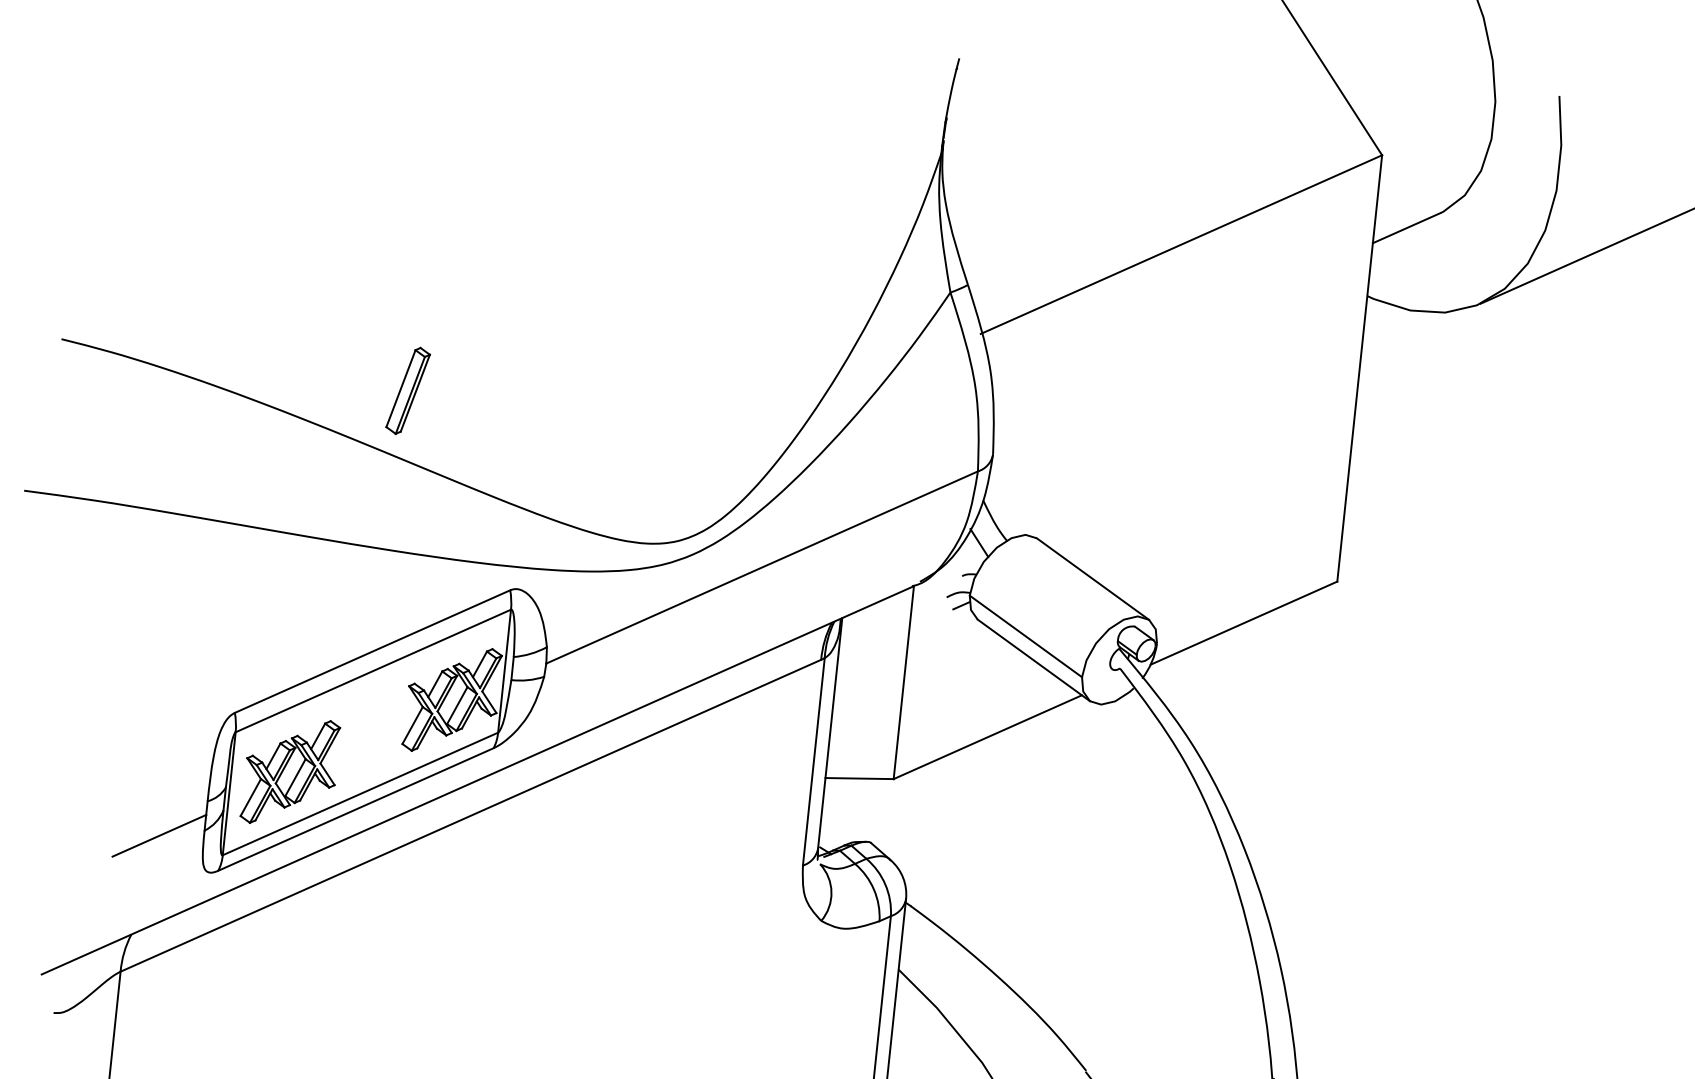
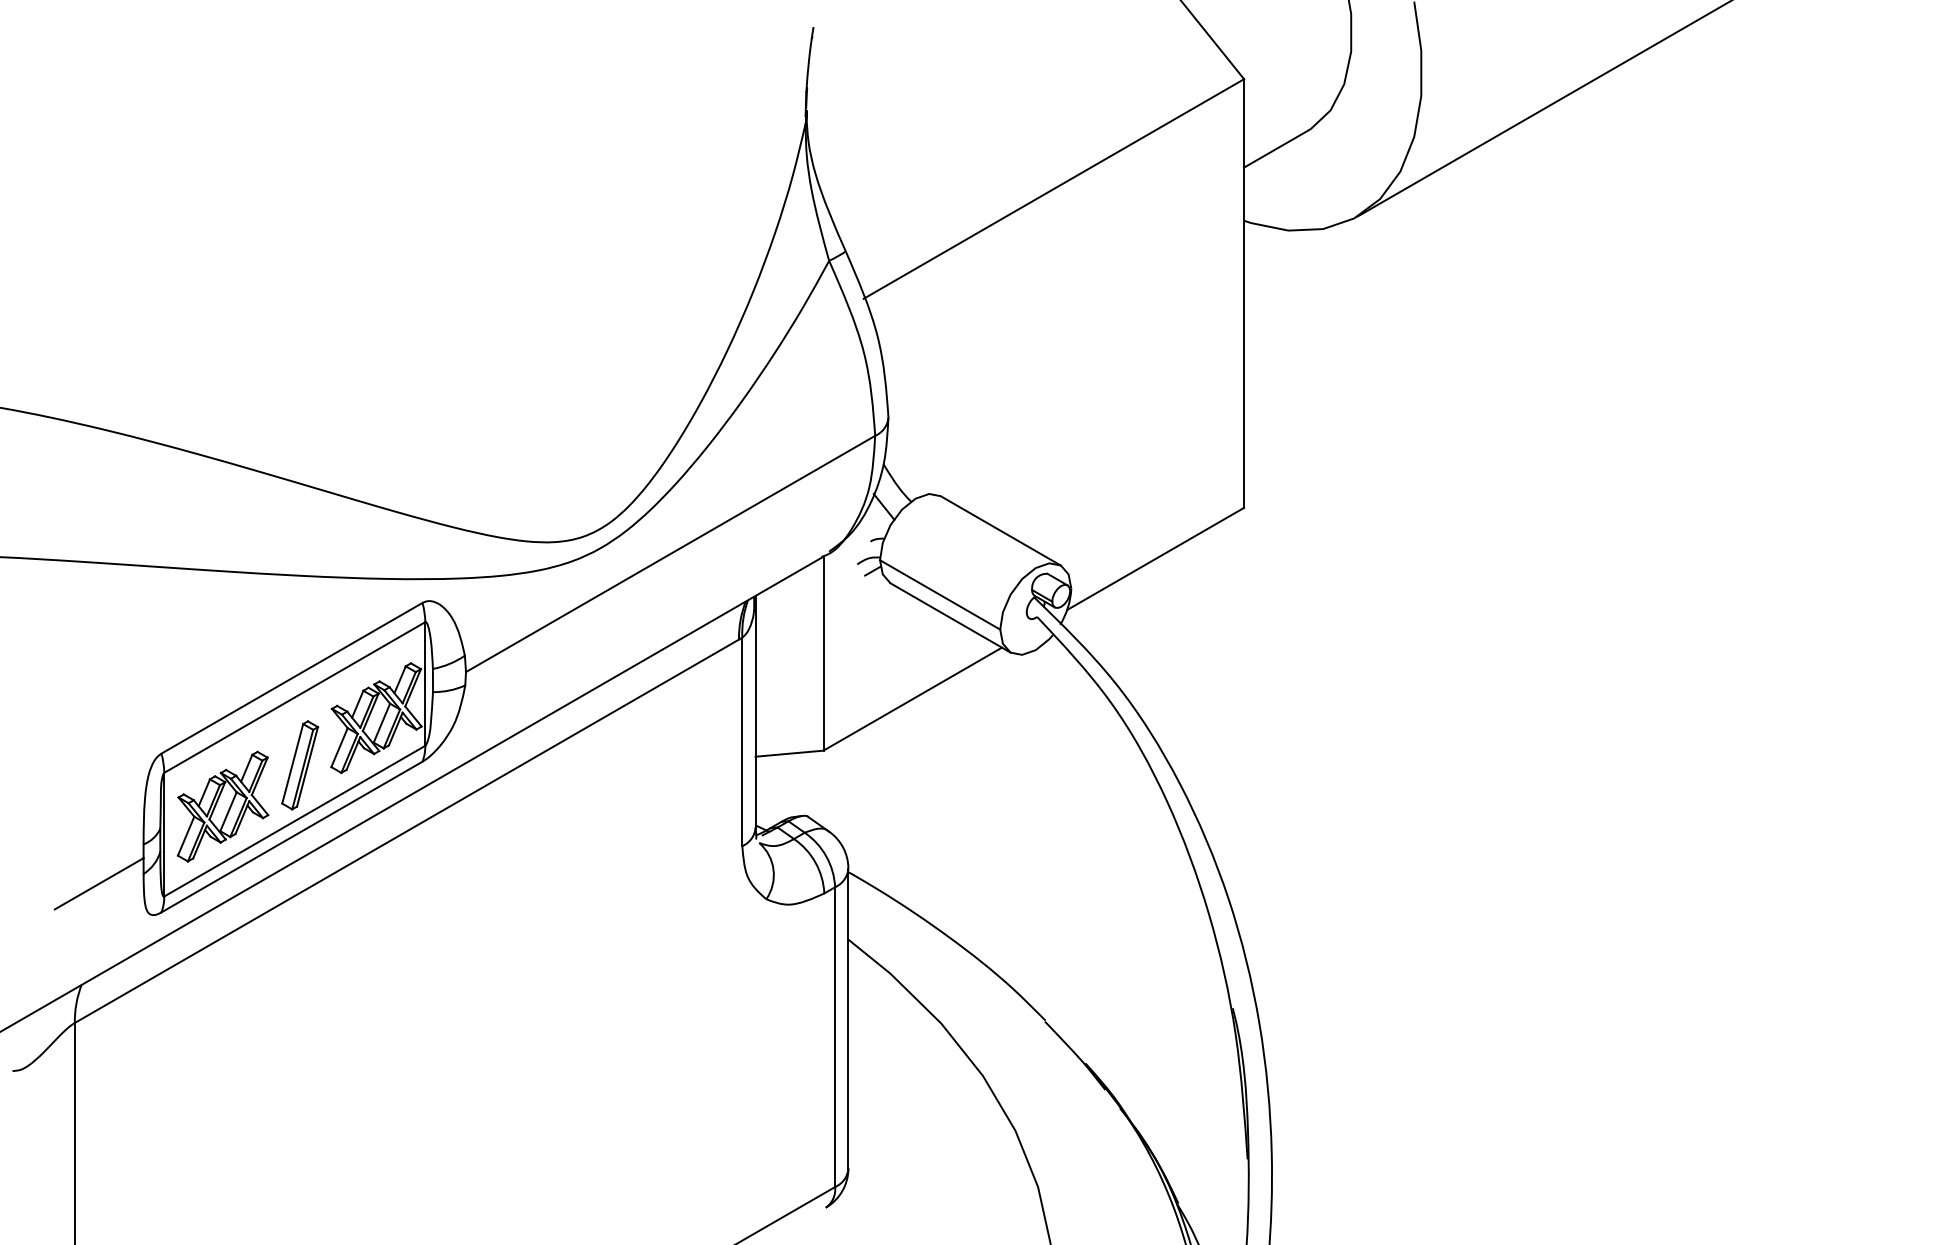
part: (408, 391) -> (300, 765), moved

